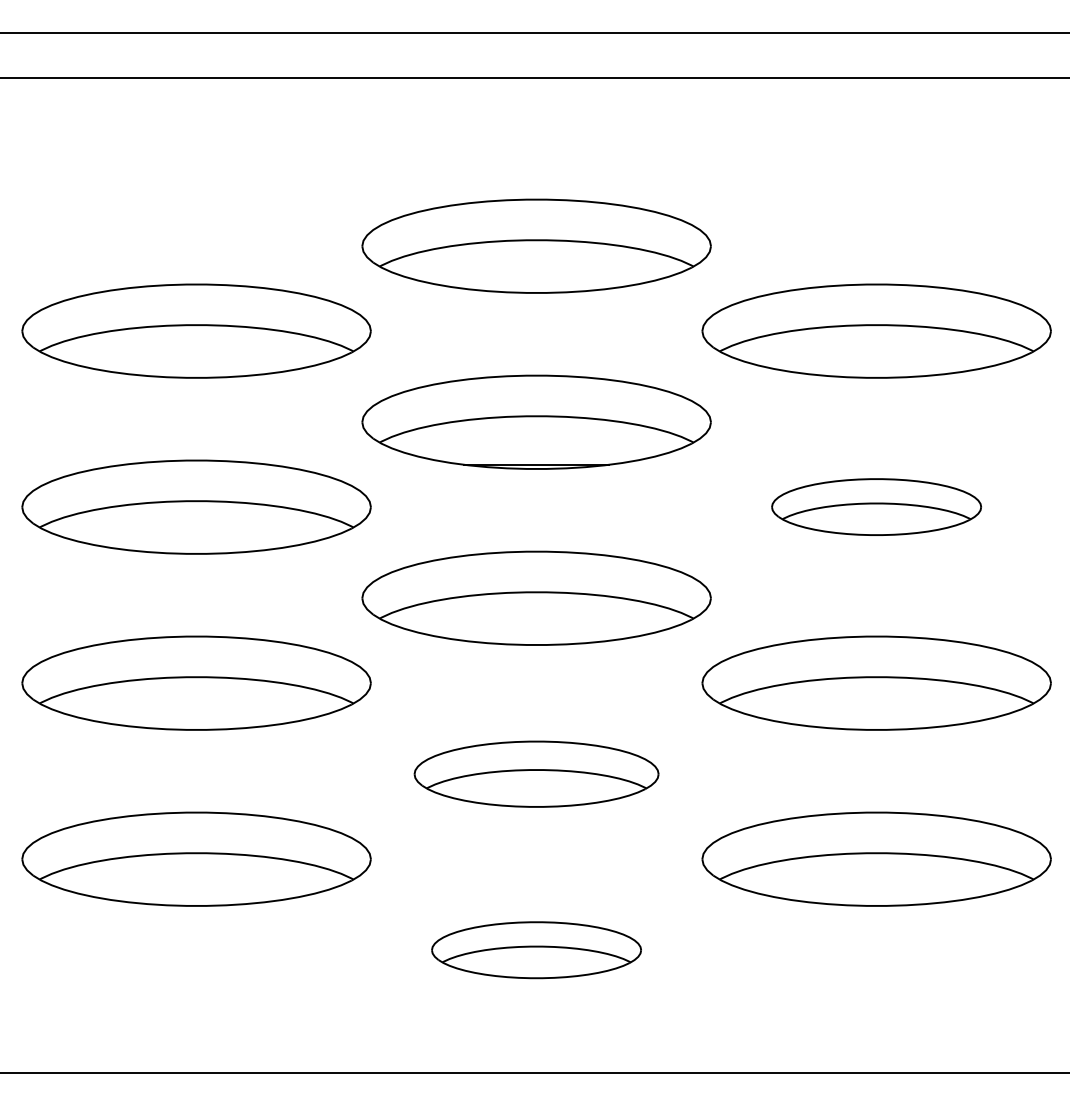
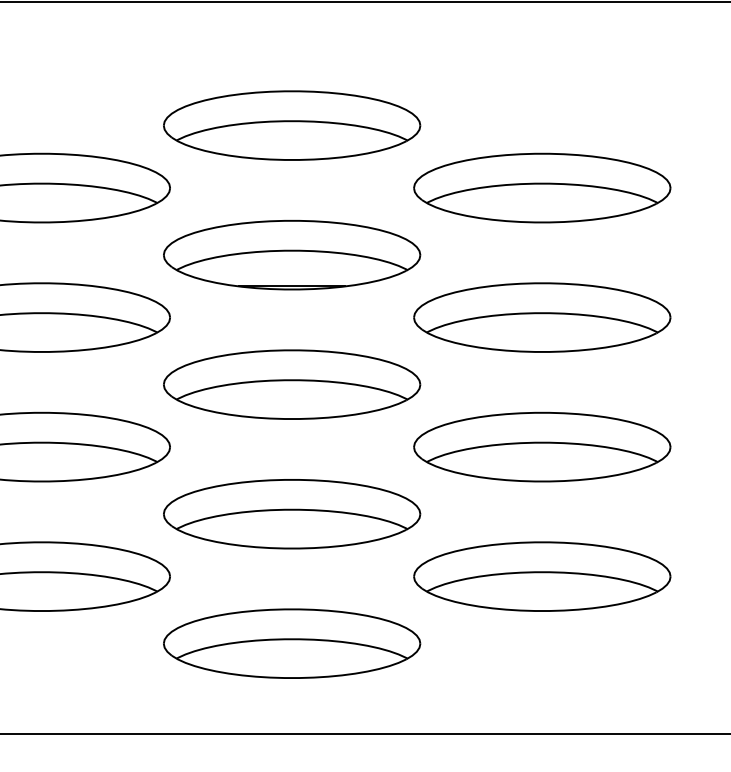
part: (876, 506) -> (542, 317), size x1.67
part: (536, 773) -> (291, 513), size x1.43
part: (536, 949) -> (291, 643), size x1.67

